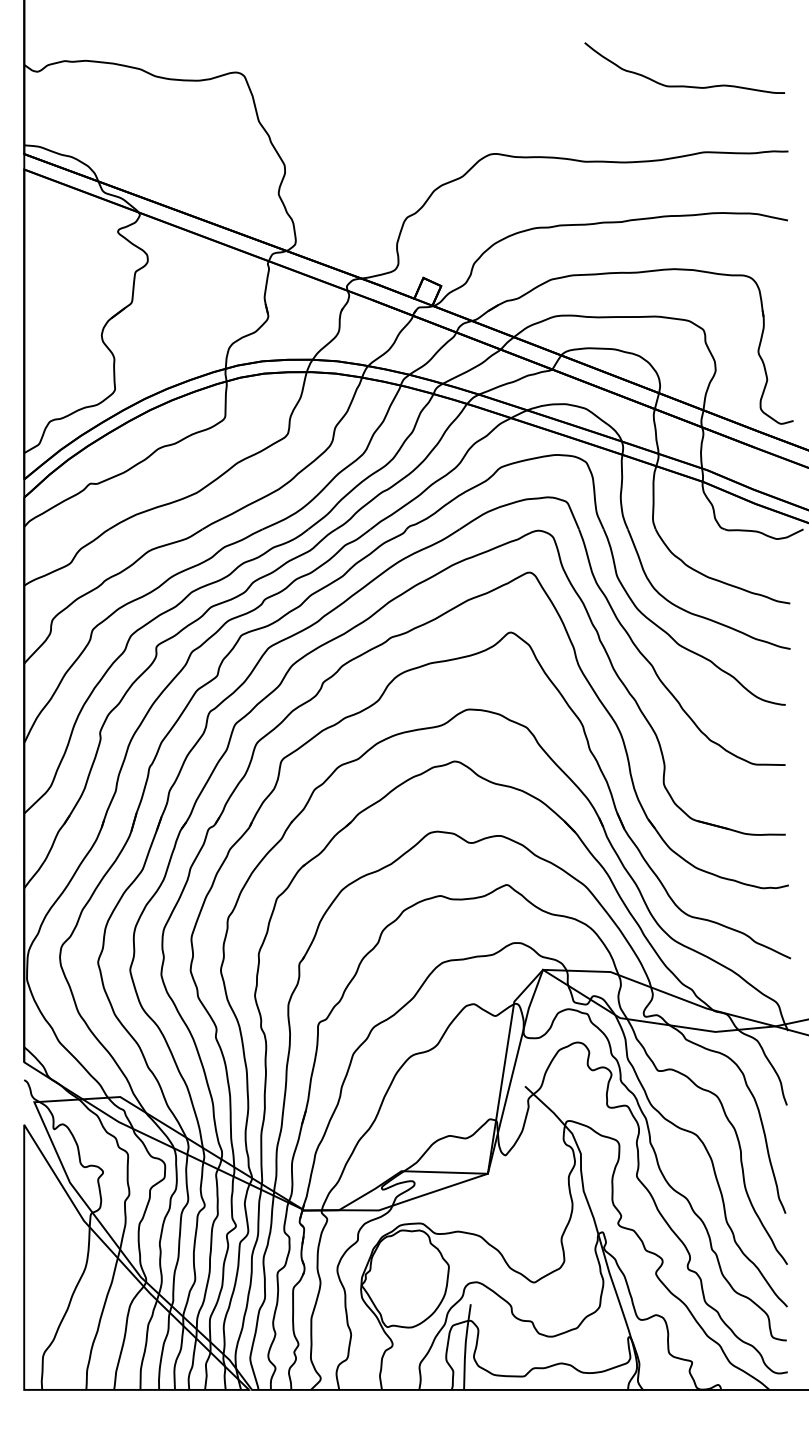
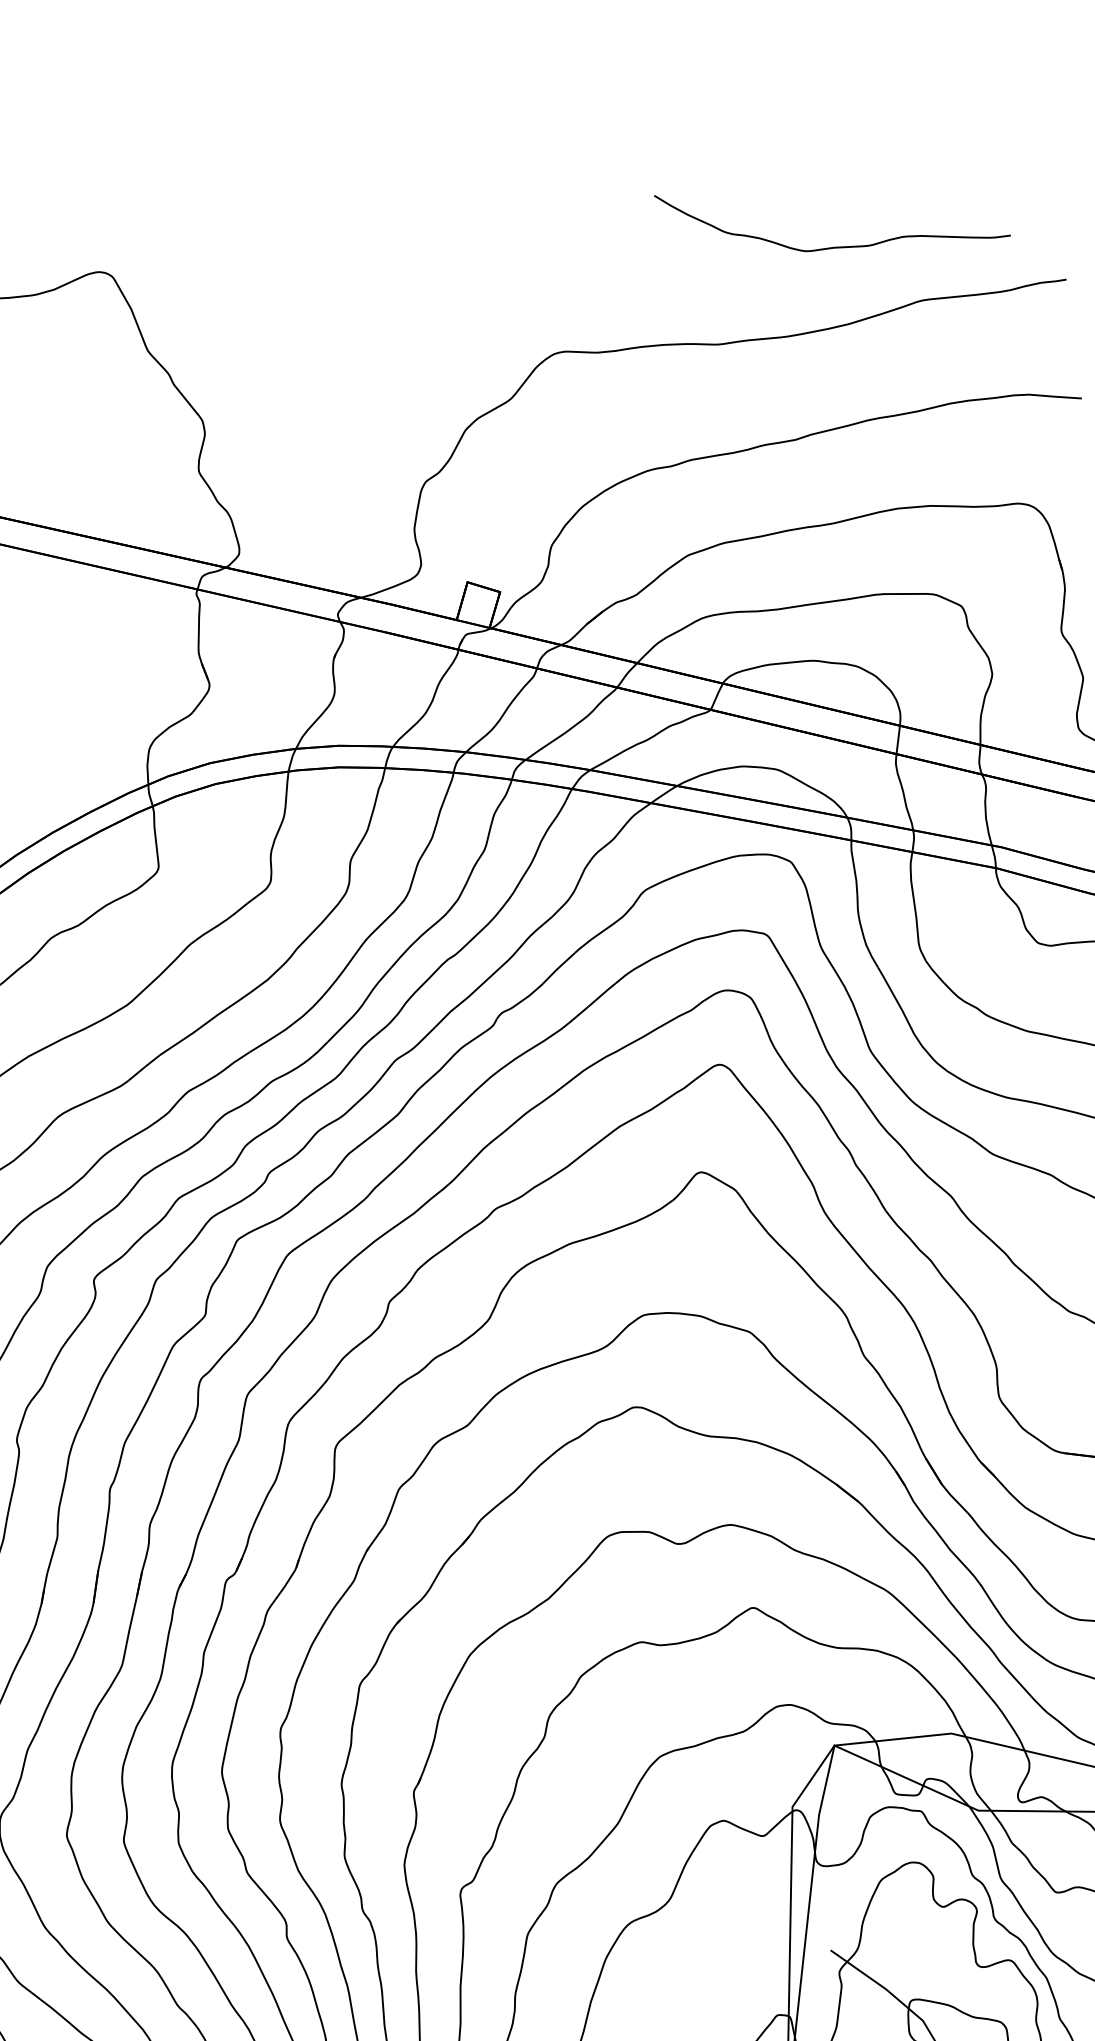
curve: (684, 85) -> (835, 245), moved

